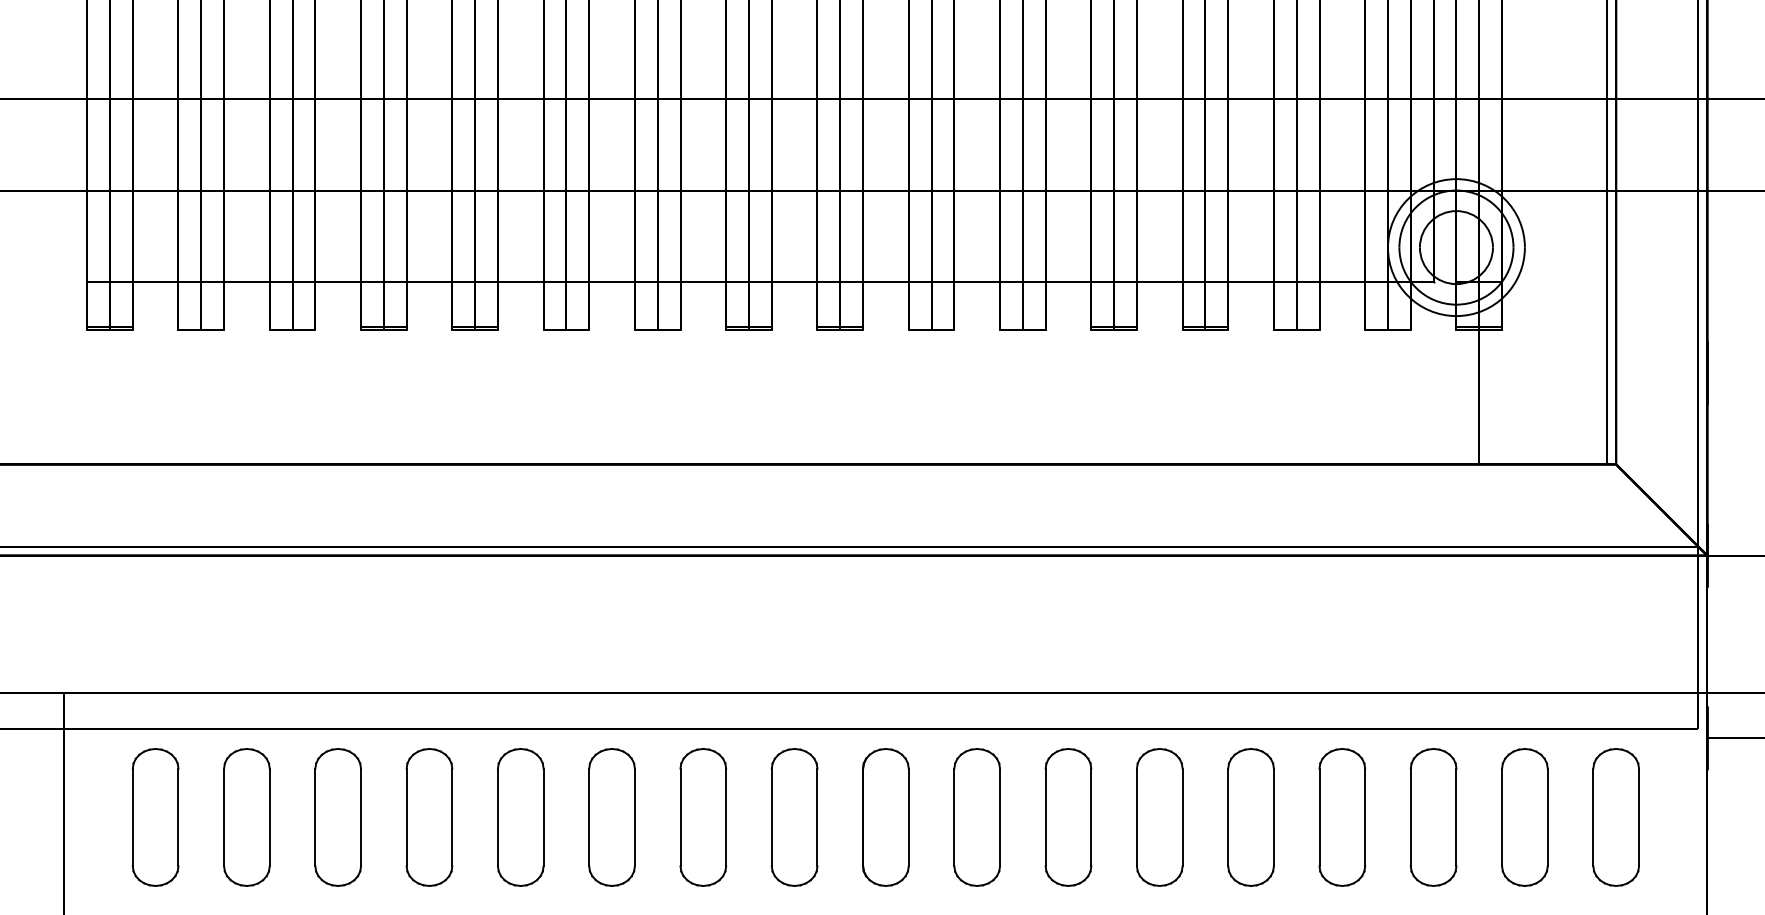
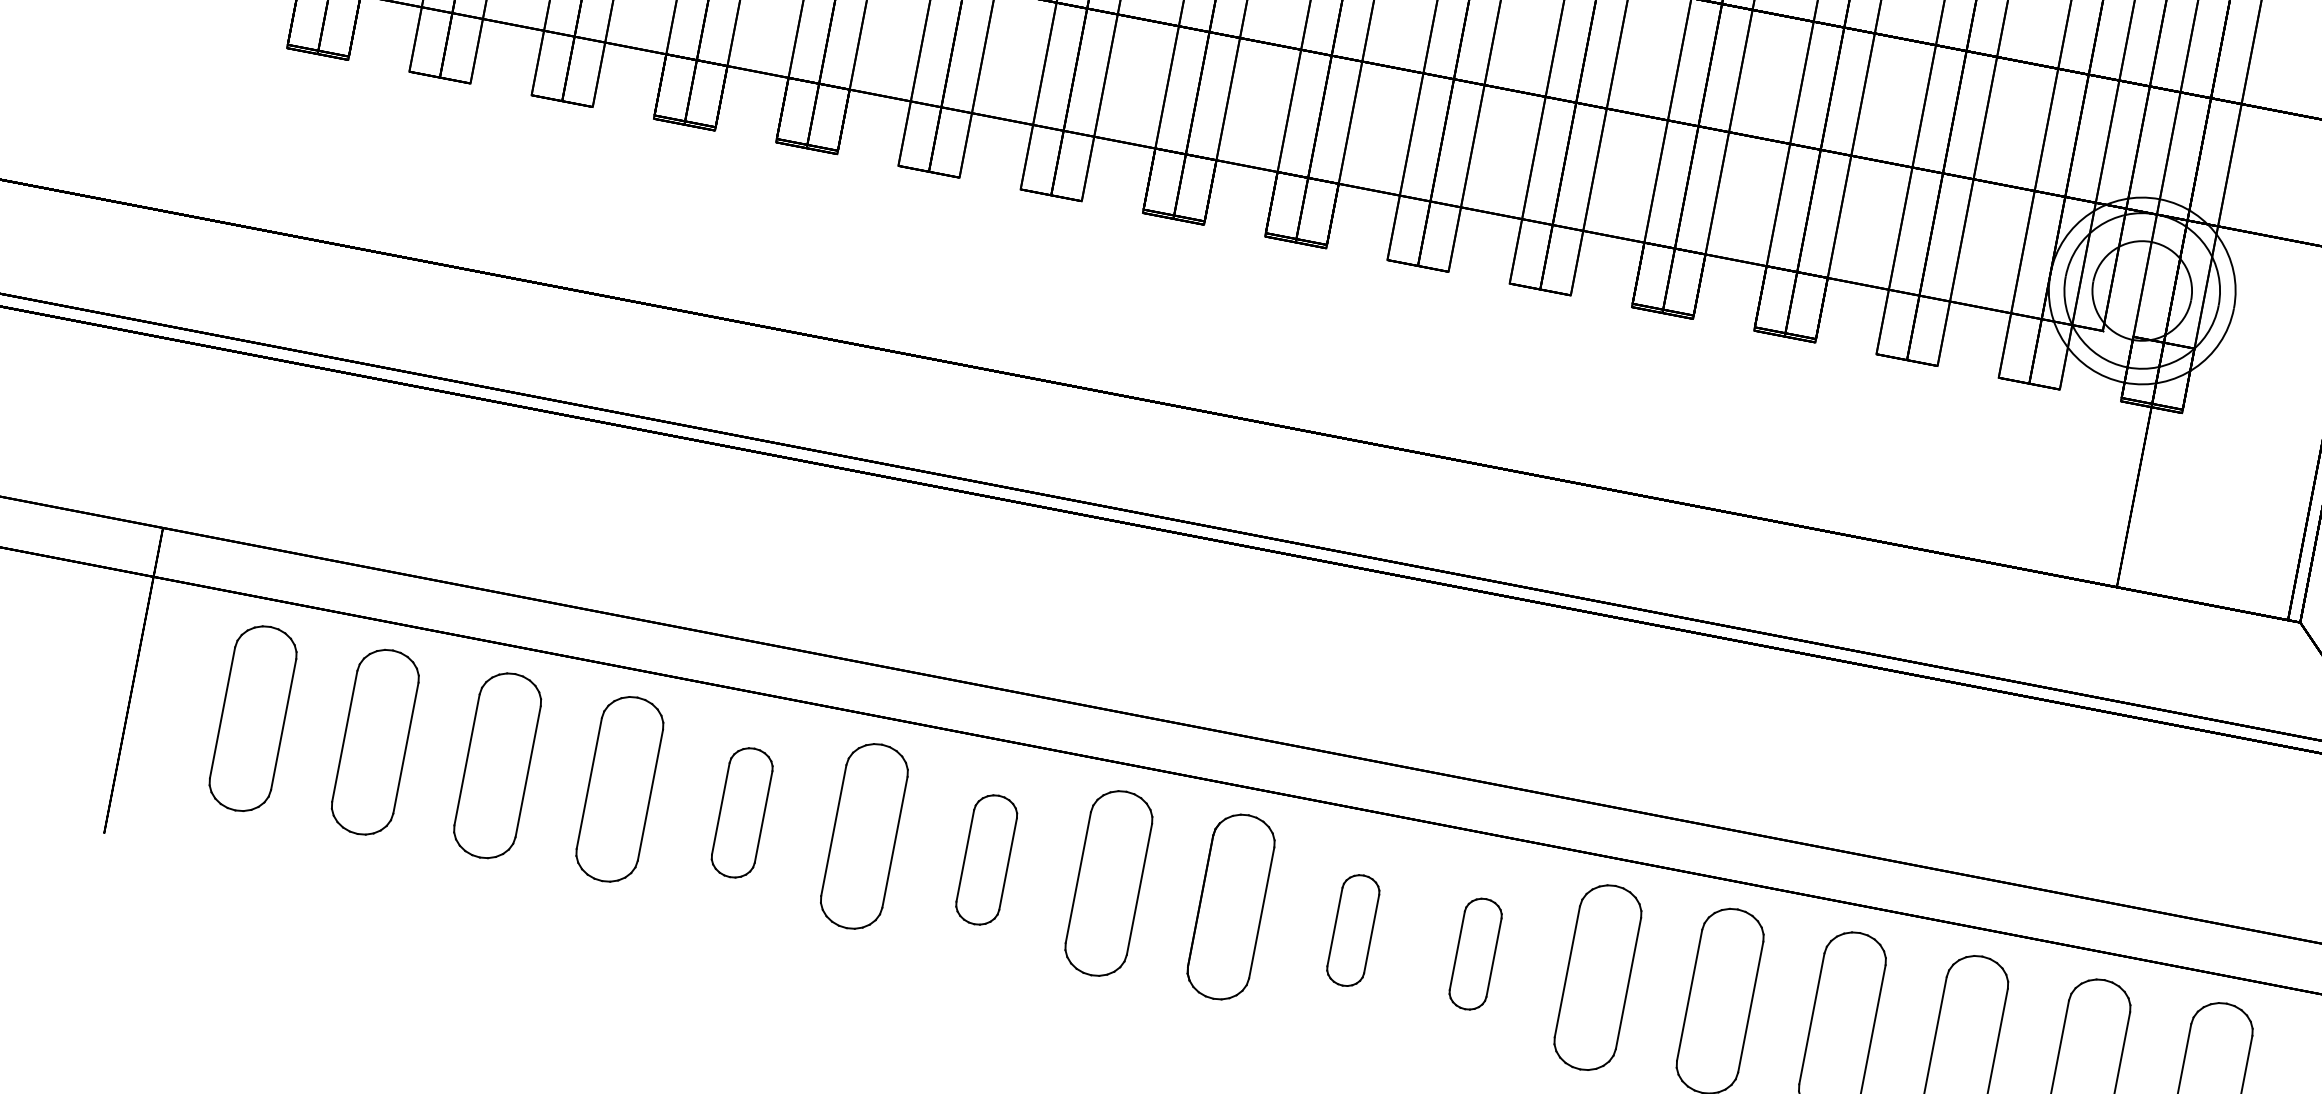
part: (520, 817) -> (741, 812), size x0.7
part: (703, 817) -> (986, 860), size x0.7
part: (976, 817) -> (1352, 930), size x0.6
part: (1068, 817) -> (1475, 954), size x0.6

